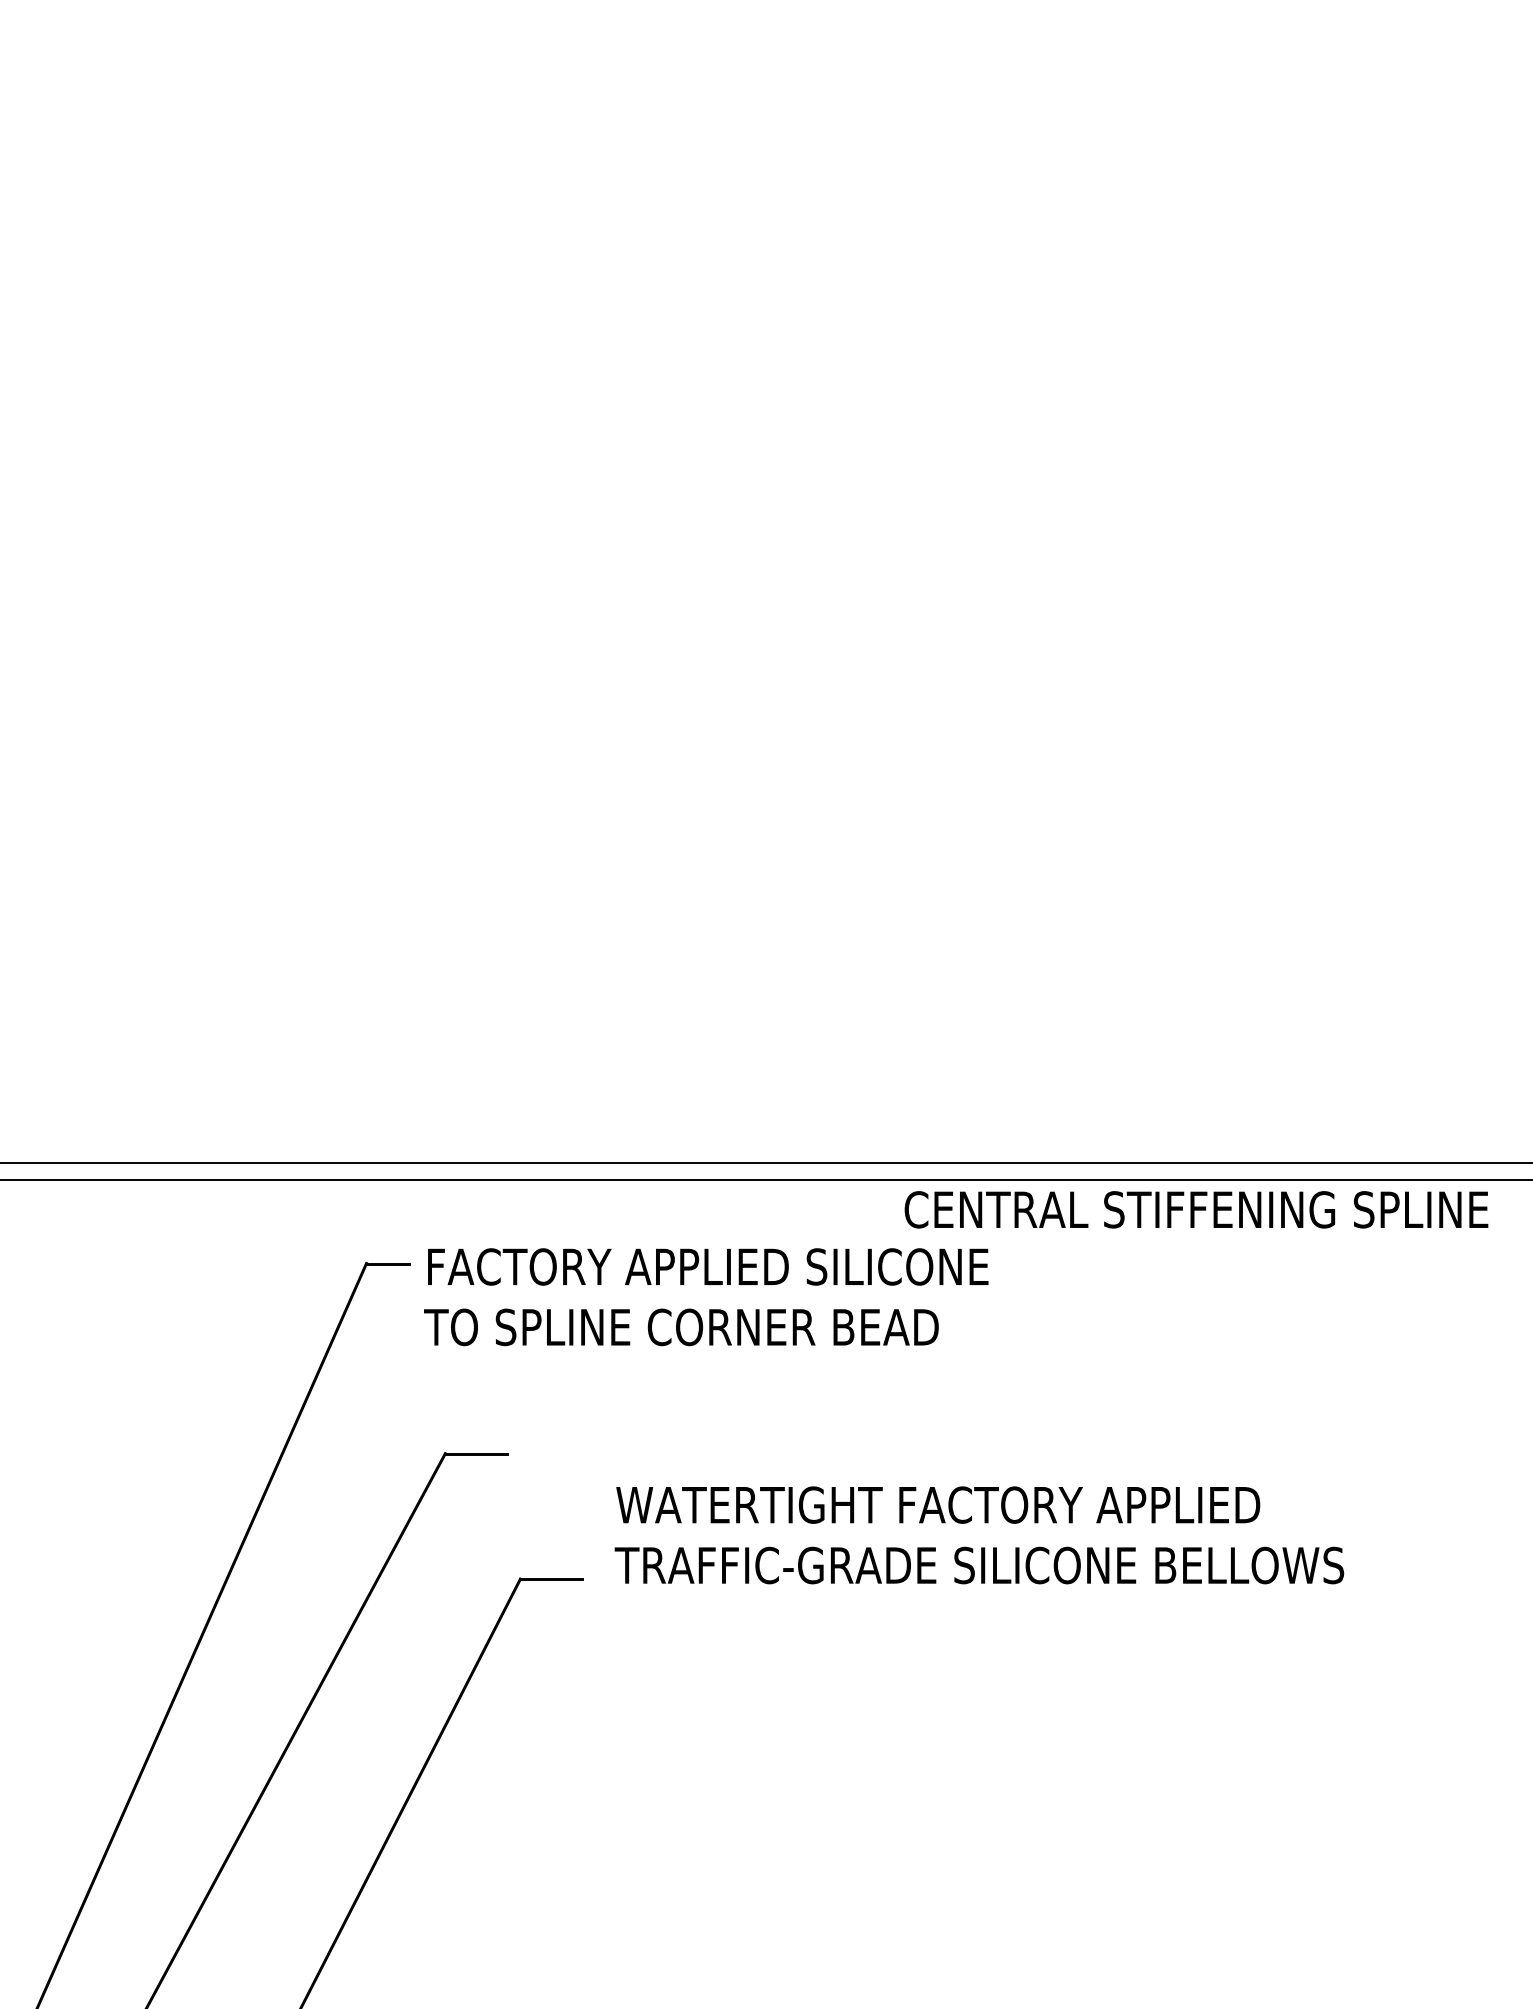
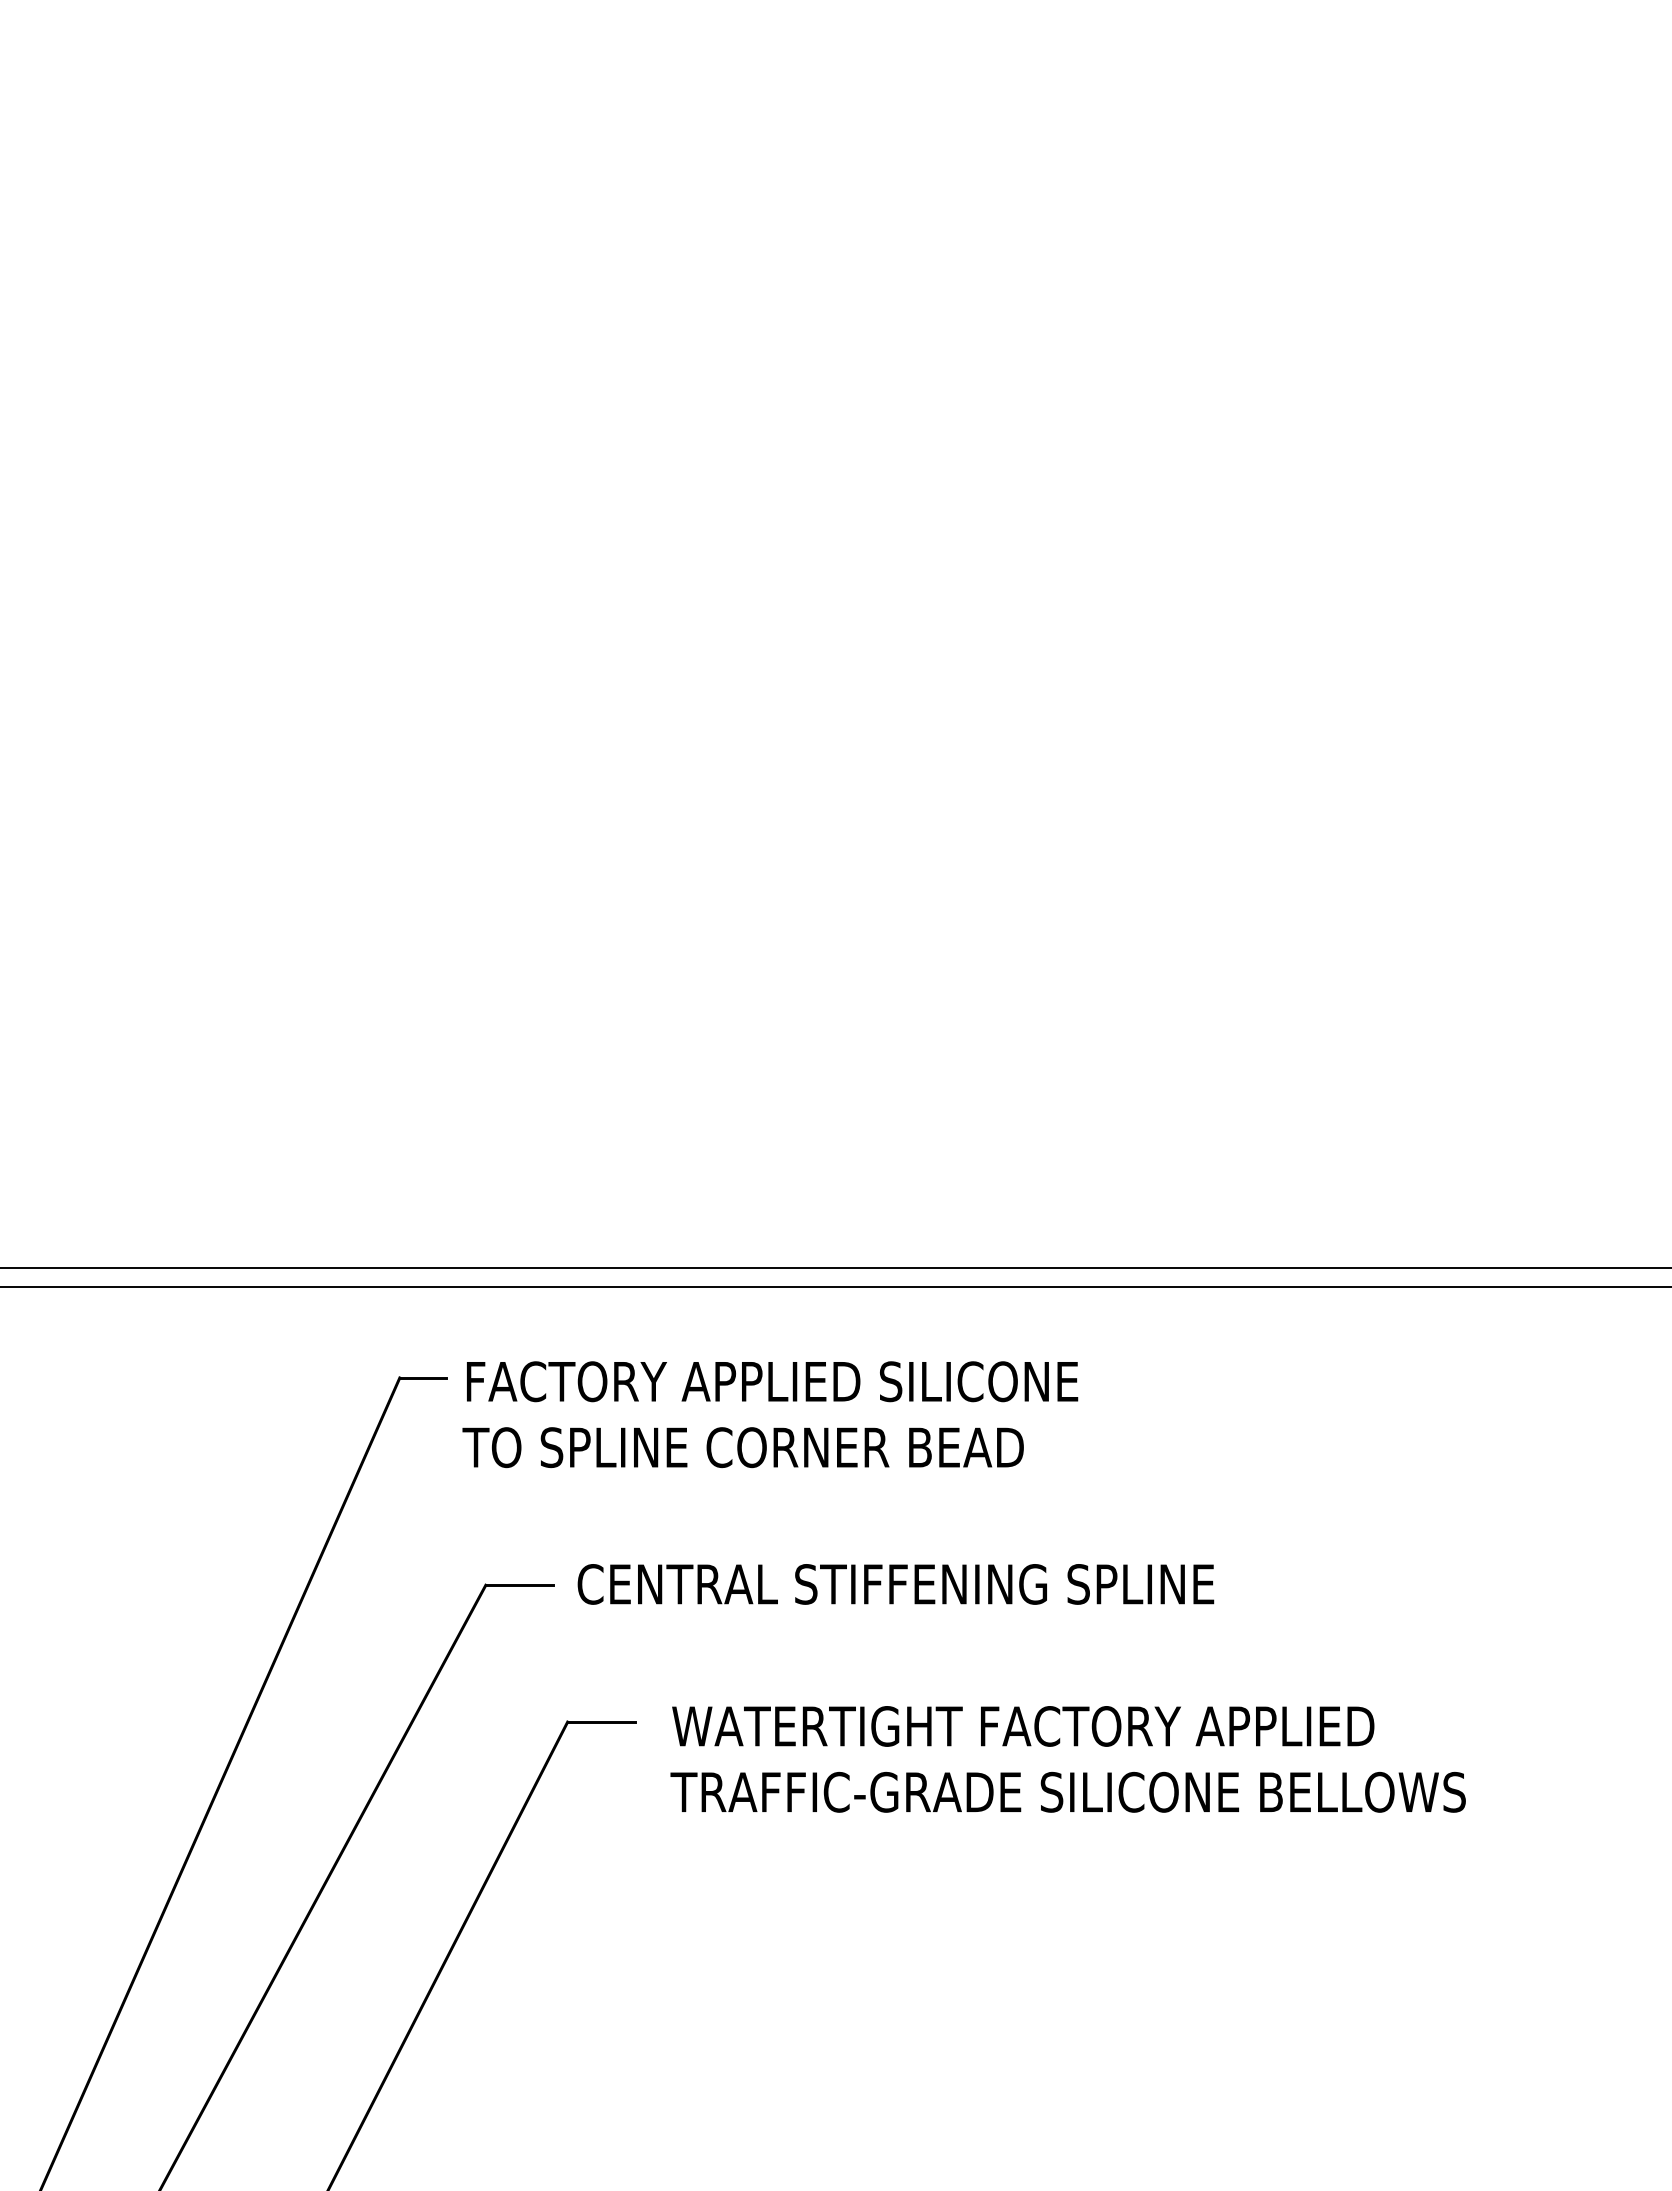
text: (1196, 1209) -> (895, 1584), moved
text: (978, 1535) -> (1067, 1759), moved

